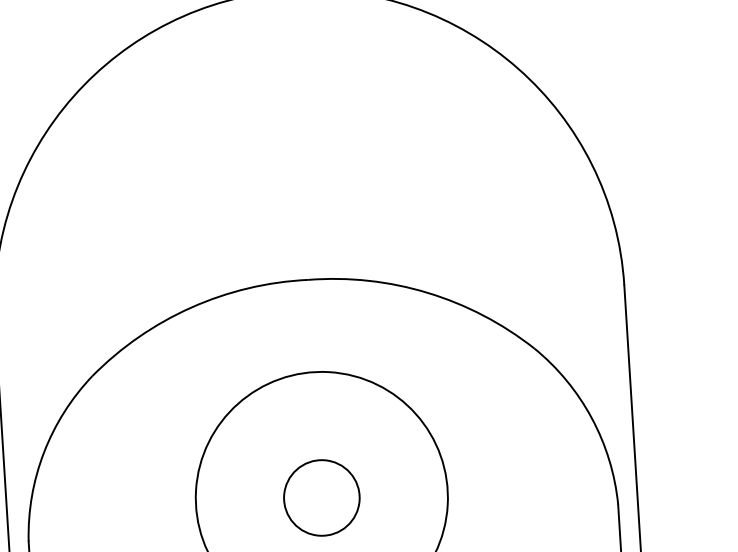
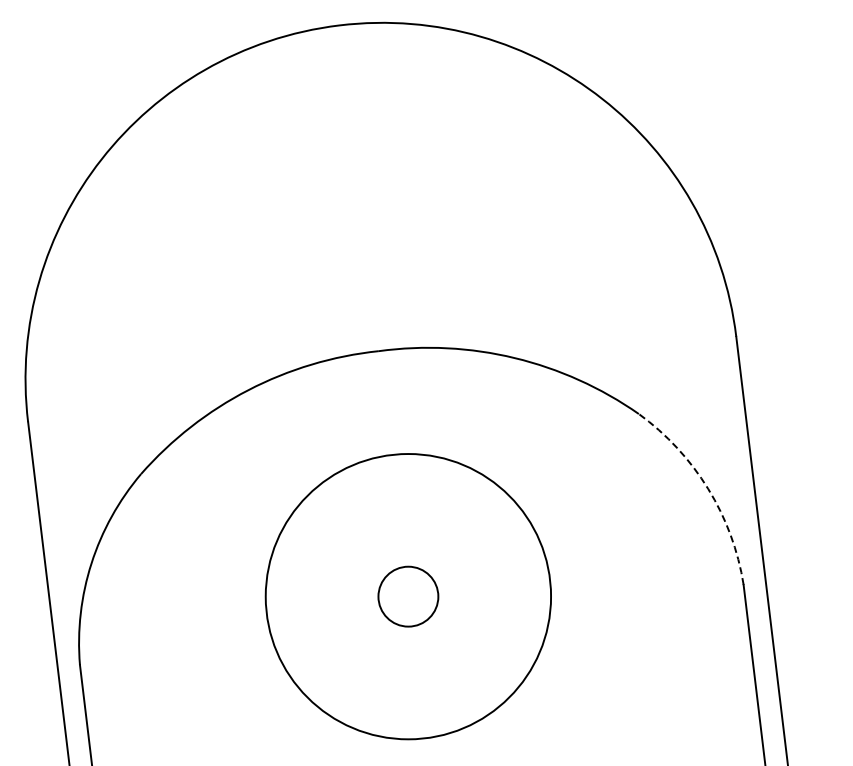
arc: (592, 418) -> (708, 489), solid -> dashed
circle: (321, 497) -> (408, 596), size x0.7

